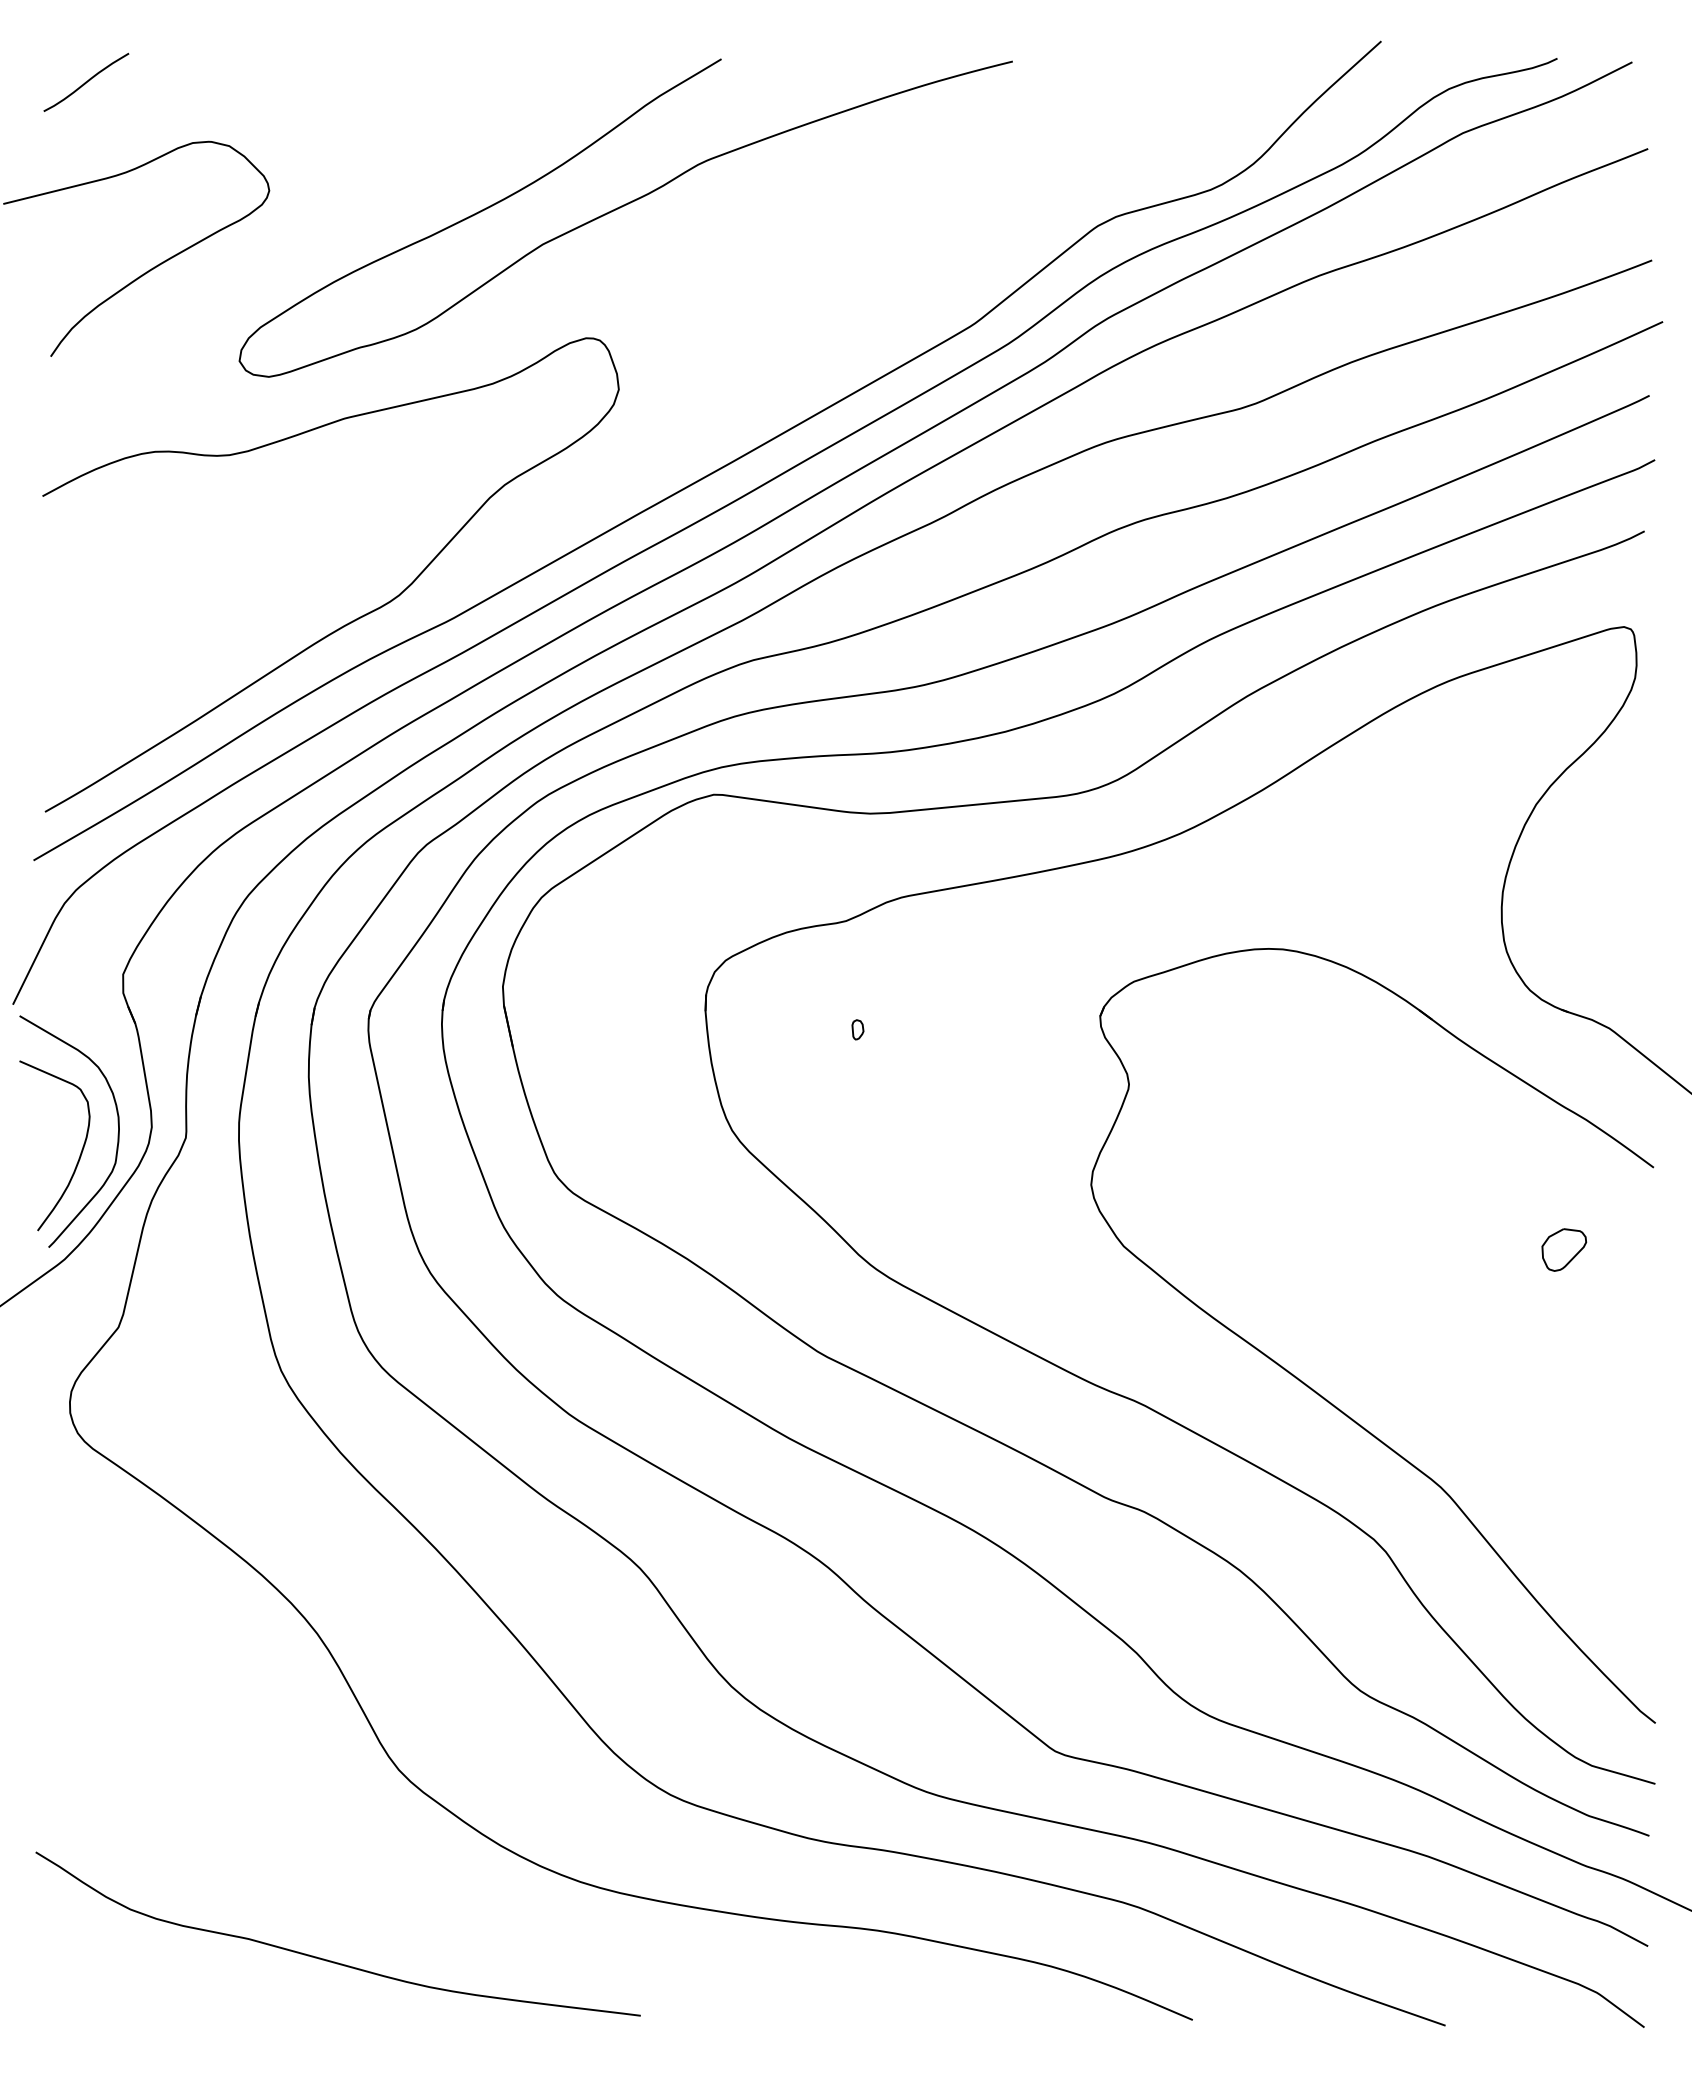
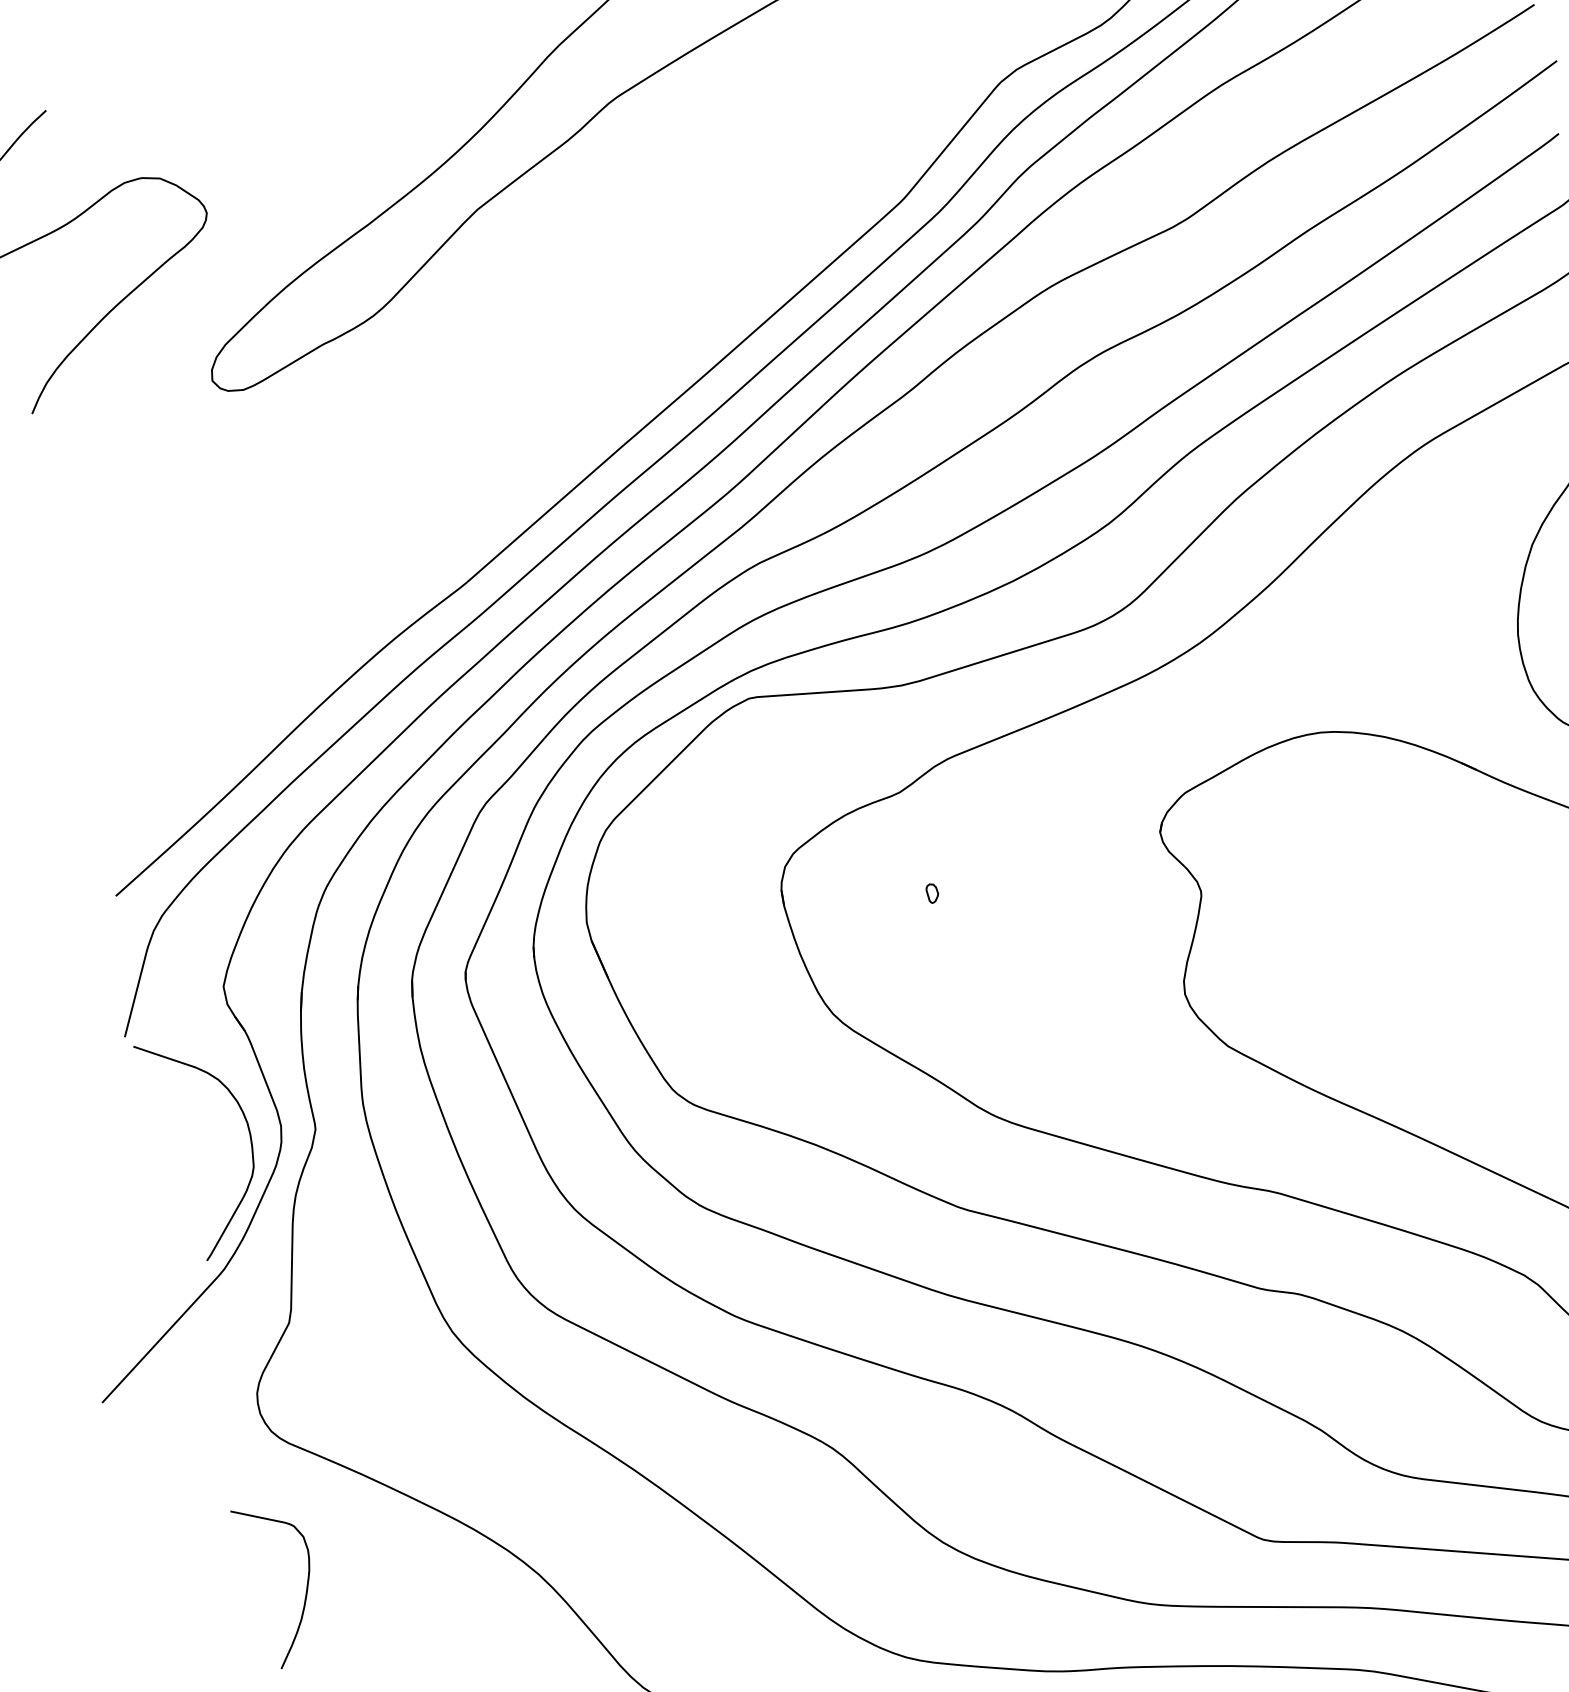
curve: (352, 620) -> (371, 604), removed
curve: (80, 1152) -> (306, 1586), moved

